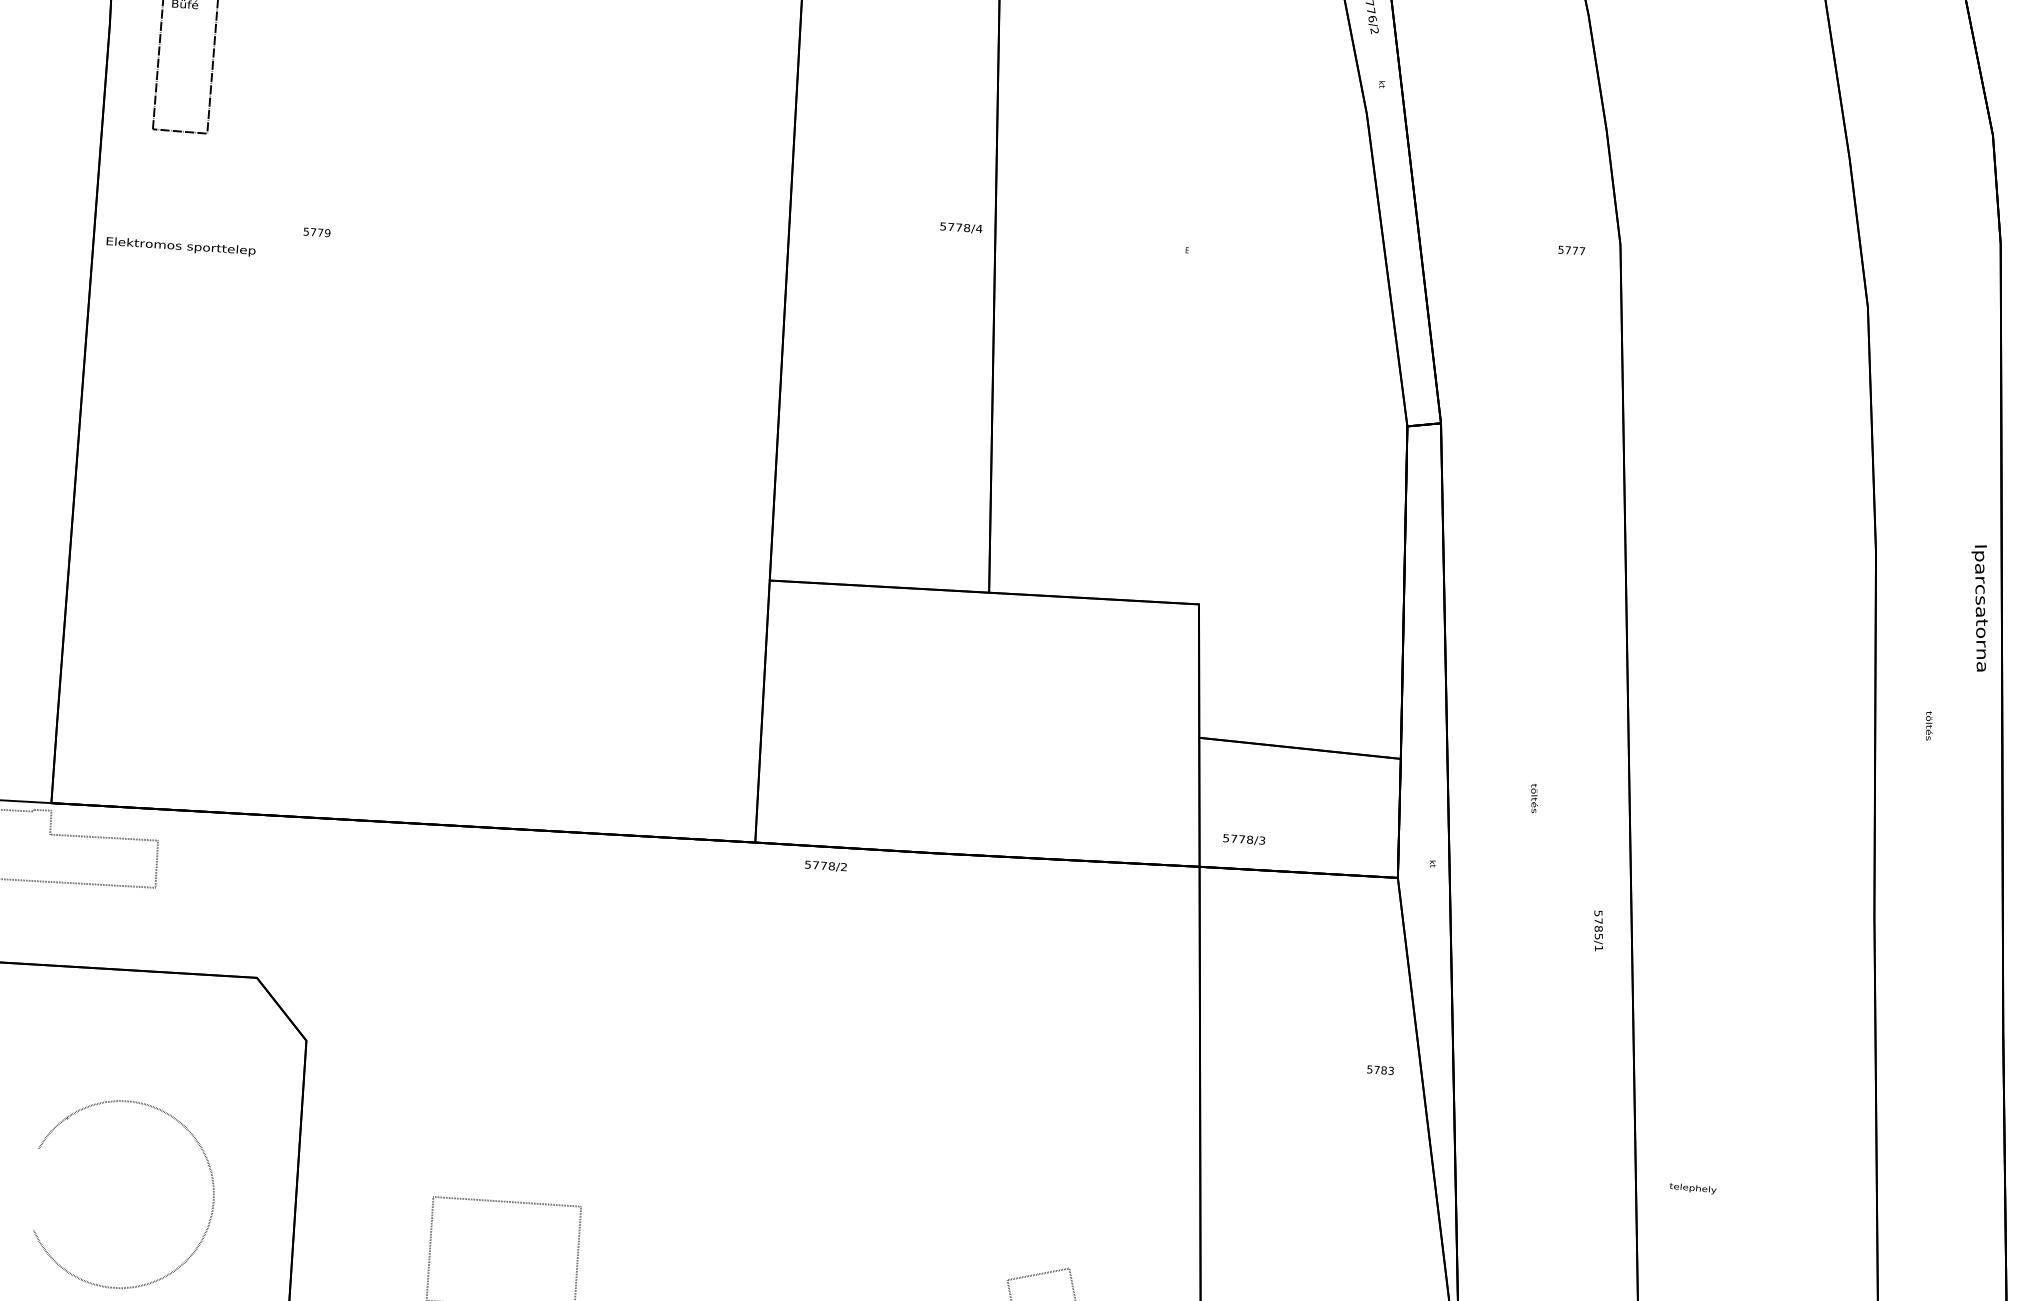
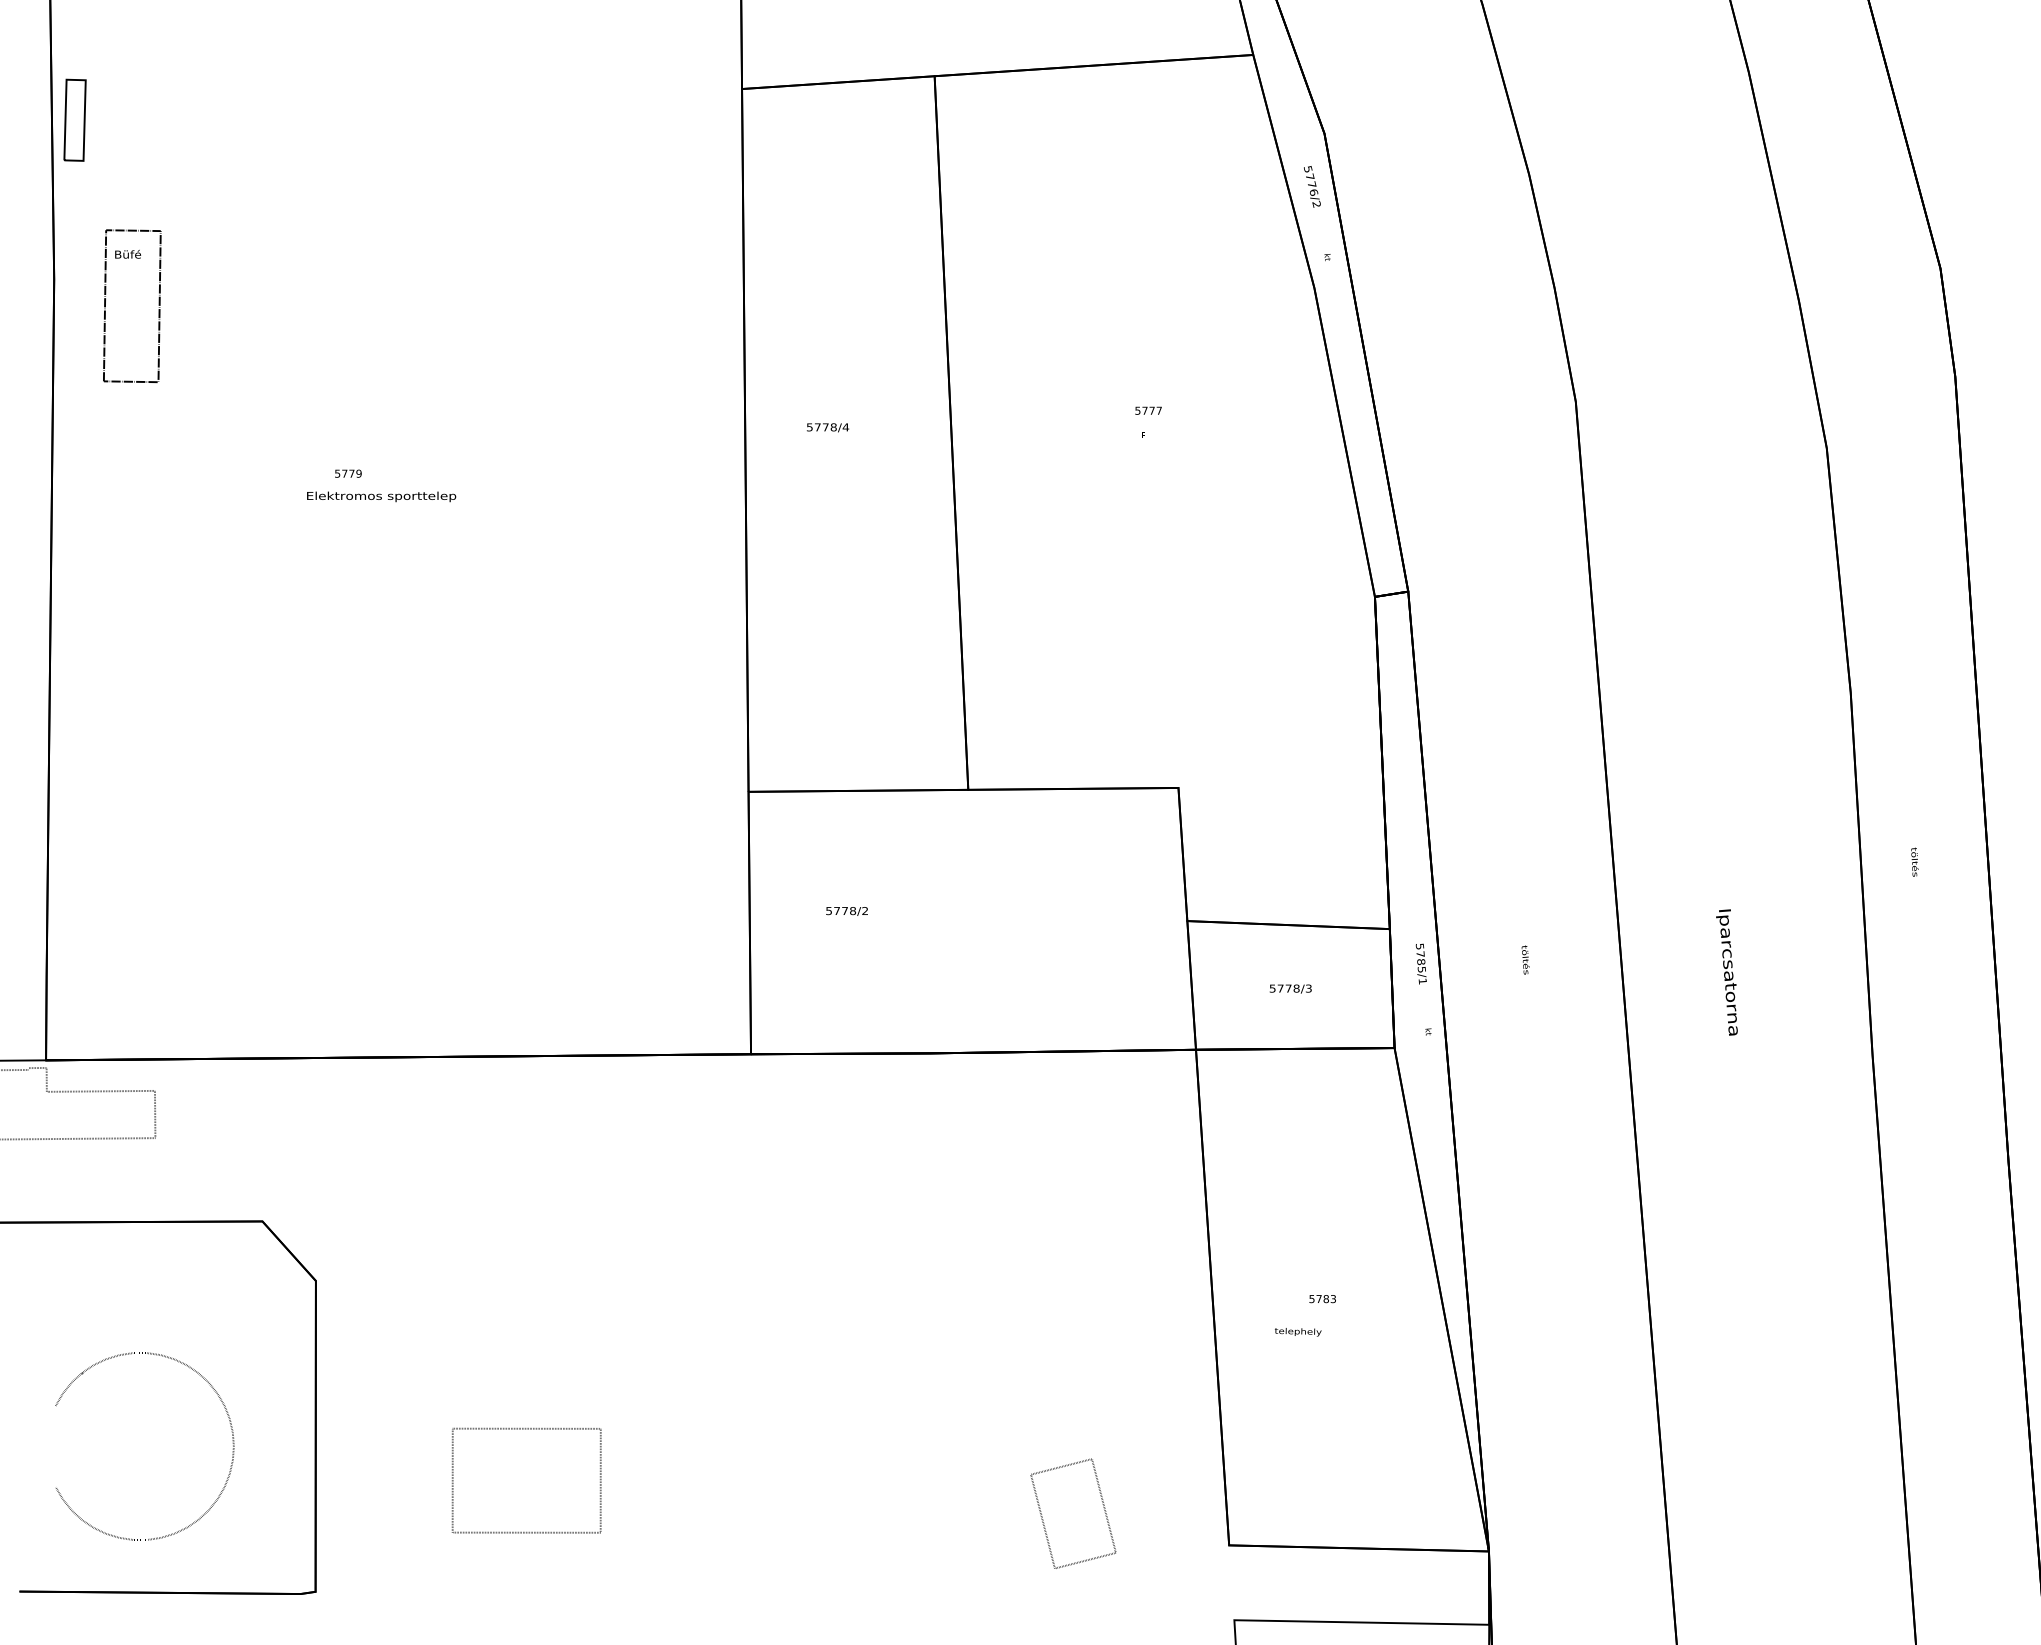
text: (960, 227) -> (827, 427), moved
text: (317, 232) -> (348, 473), moved
text: (181, 246) -> (381, 496), moved
text: (1571, 250) -> (1148, 410), moved
text: (1978, 608) -> (1726, 972), moved
text: (1243, 839) -> (1290, 988), moved
text: (825, 866) -> (846, 911), moved
text: (1597, 930) -> (1420, 963), moved
text: (1380, 1070) -> (1322, 1299), moved
text: (1693, 1189) -> (1298, 1332), moved

